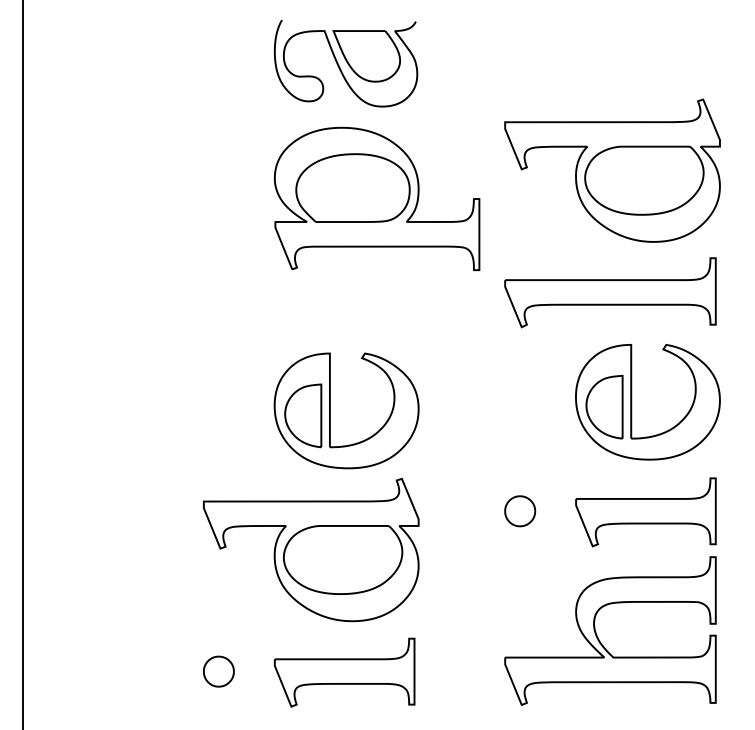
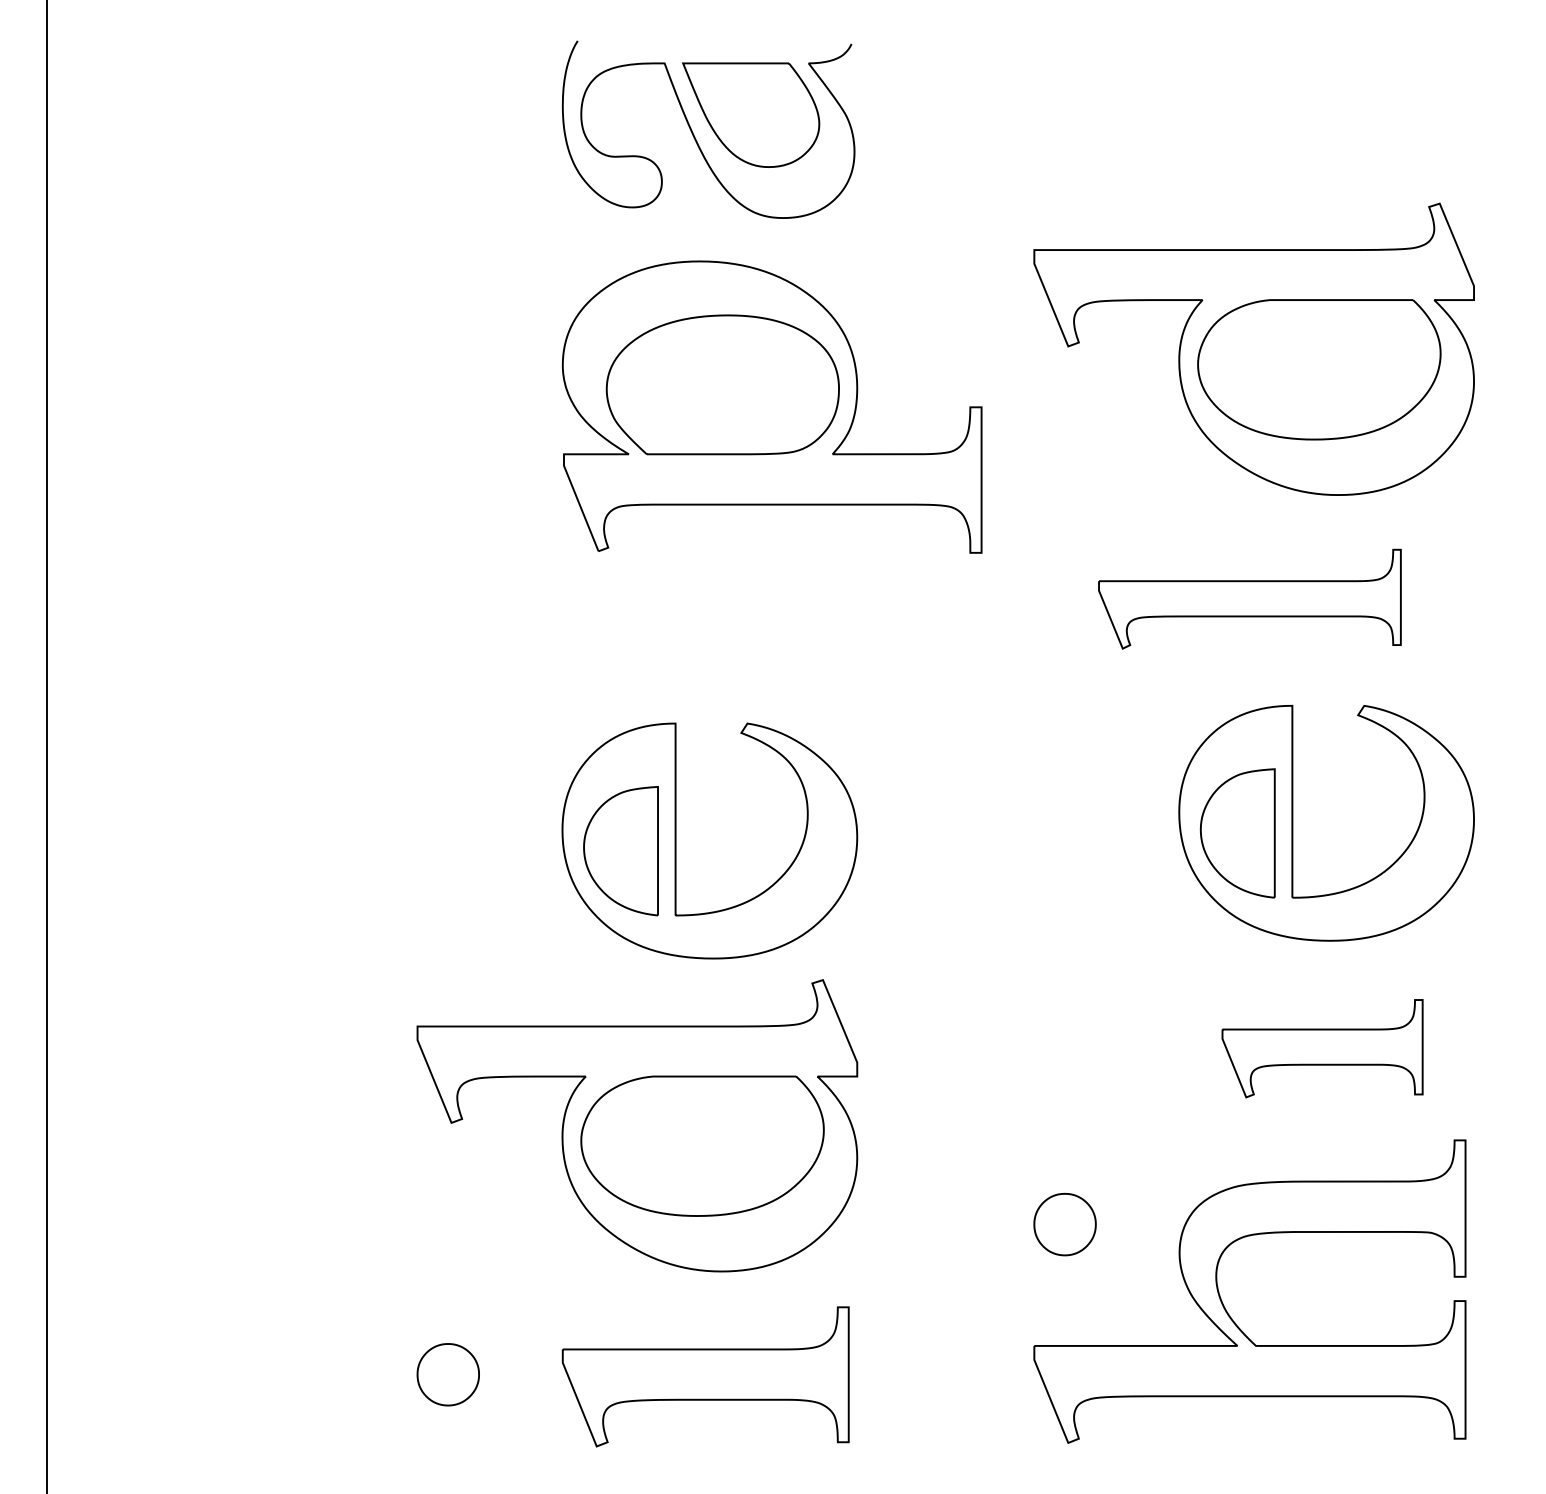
part: (610, 292) -> (1249, 598), size x0.7
part: (520, 511) -> (1065, 1224), moved
part: (645, 512) -> (1321, 1048), size x0.7

